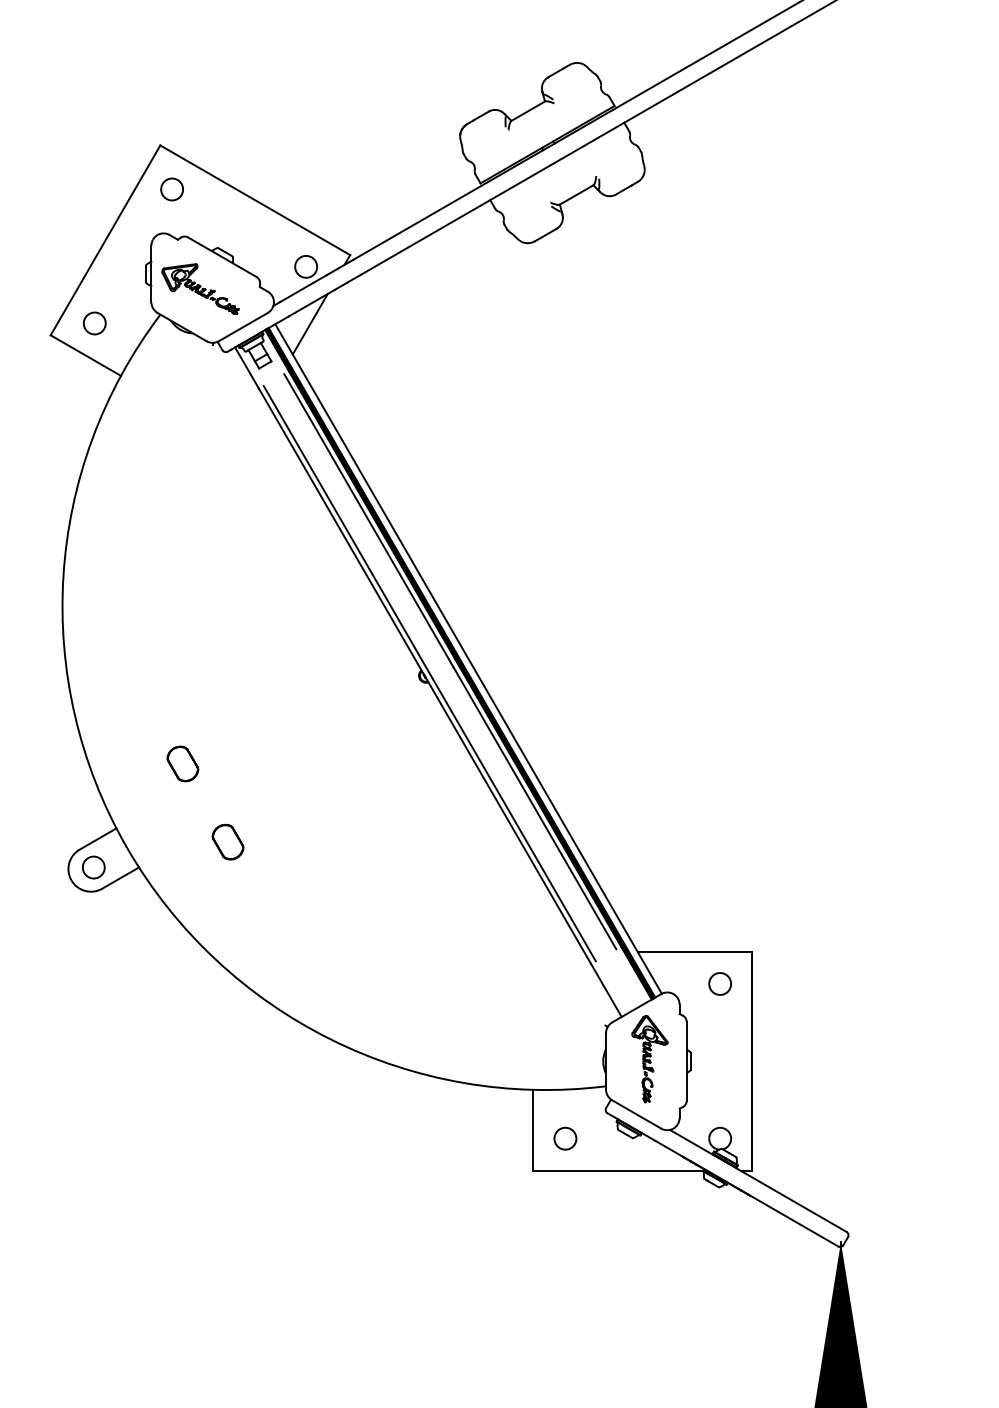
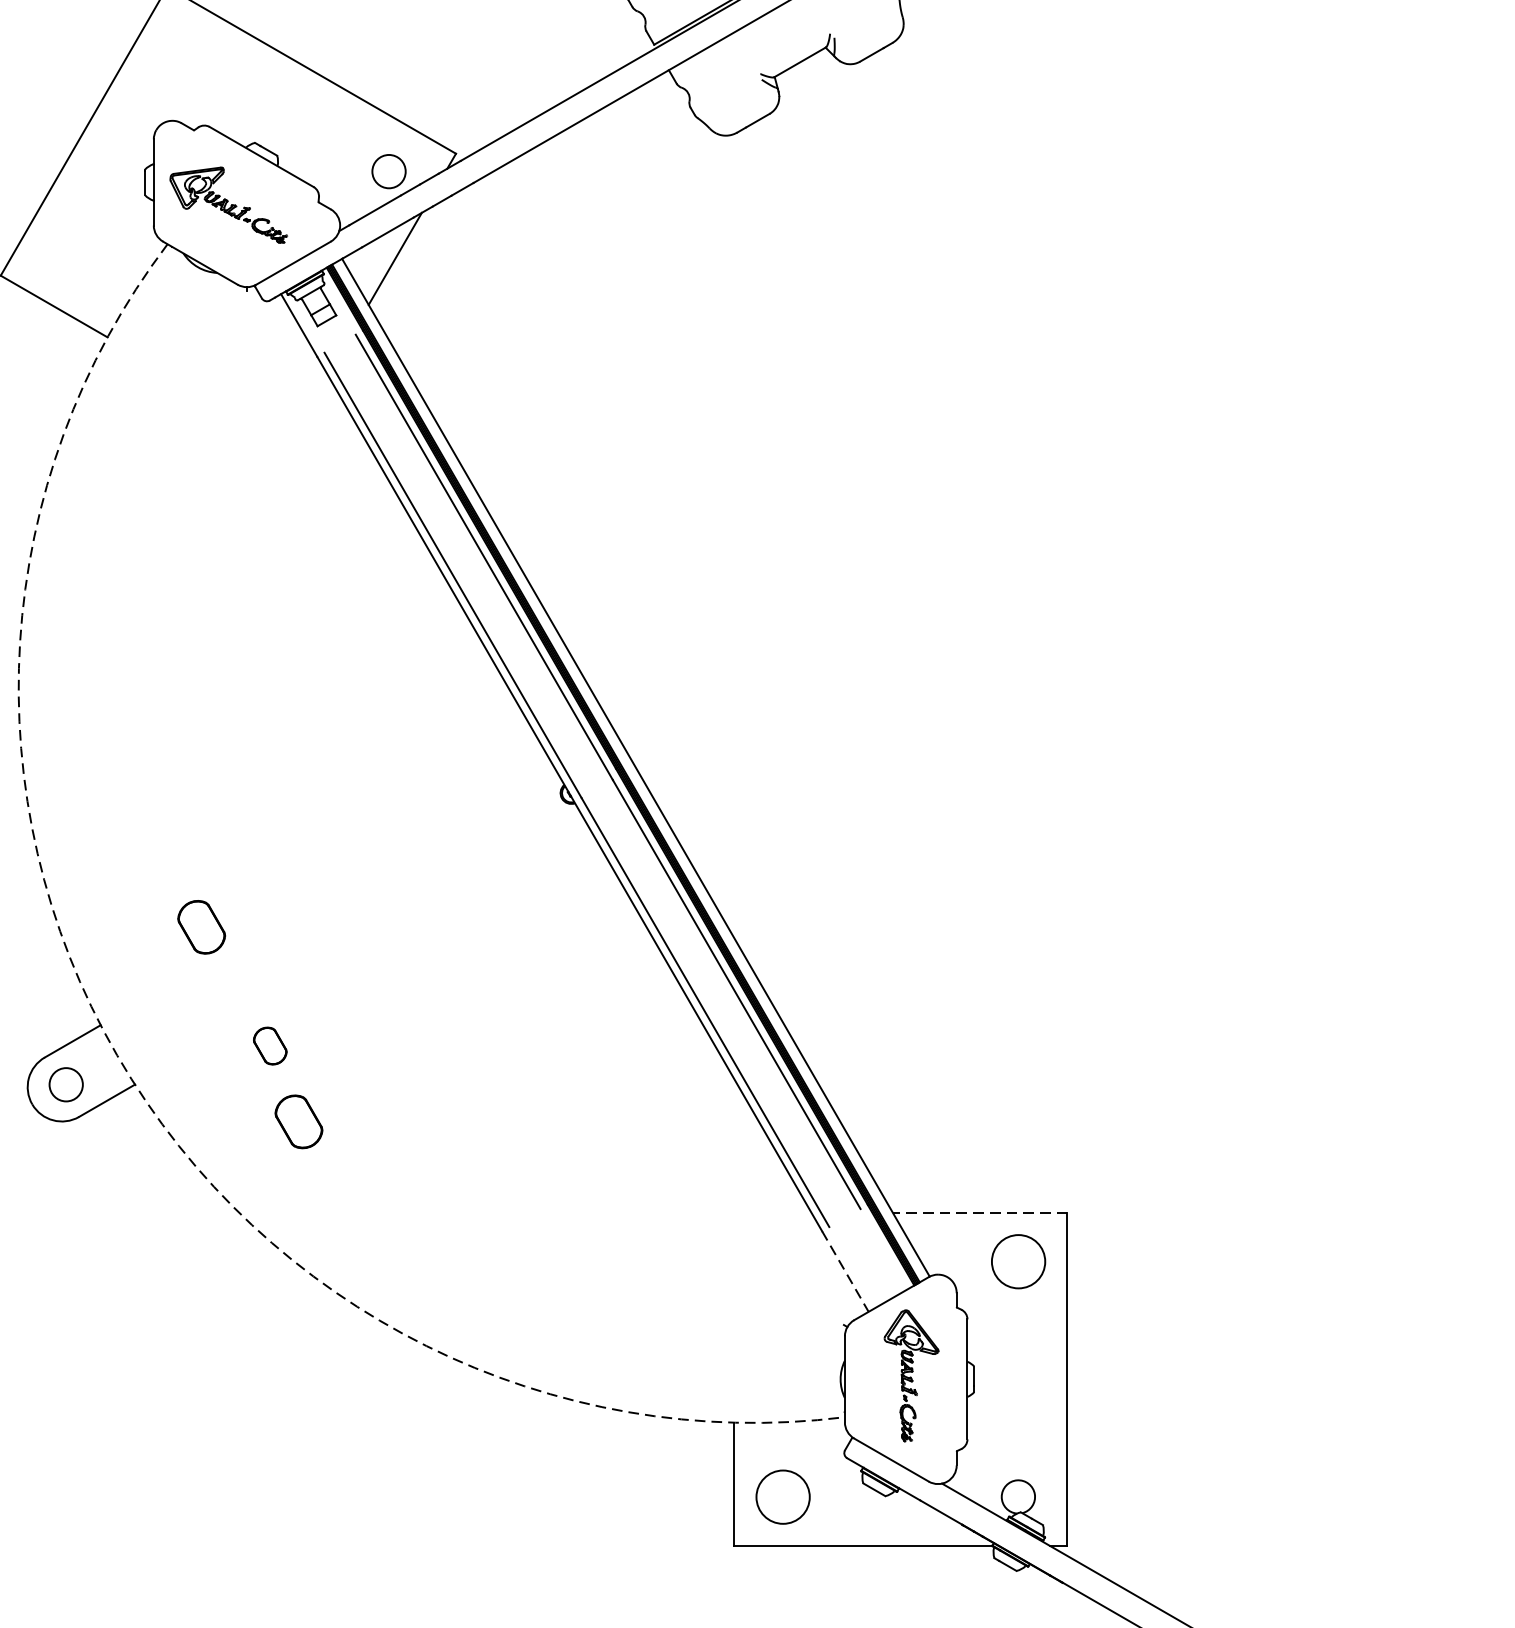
circle: (171, 189) -> (184, 54), removed
circle: (94, 323) -> (67, 257), removed
part: (227, 841) -> (269, 1045), size x0.7
arc: (127, 848) -> (117, 1055), solid -> dashed
part: (246, 891) -> (298, 1121), added
line: (694, 951) -> (979, 1212), solid -> dashed
circle: (719, 983) -> (1017, 1261), size x1.6
line: (606, 990) -> (845, 1271), solid -> dashed
circle: (565, 1138) -> (783, 1496), size x1.6

